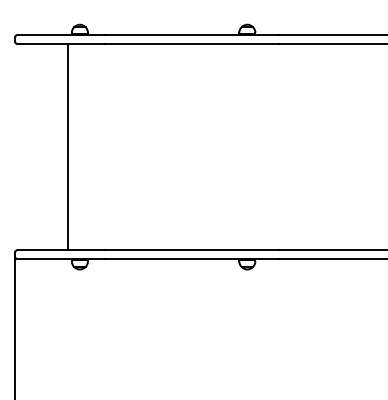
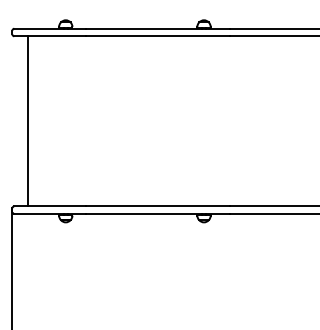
line: (68, 147) -> (28, 121), moved

